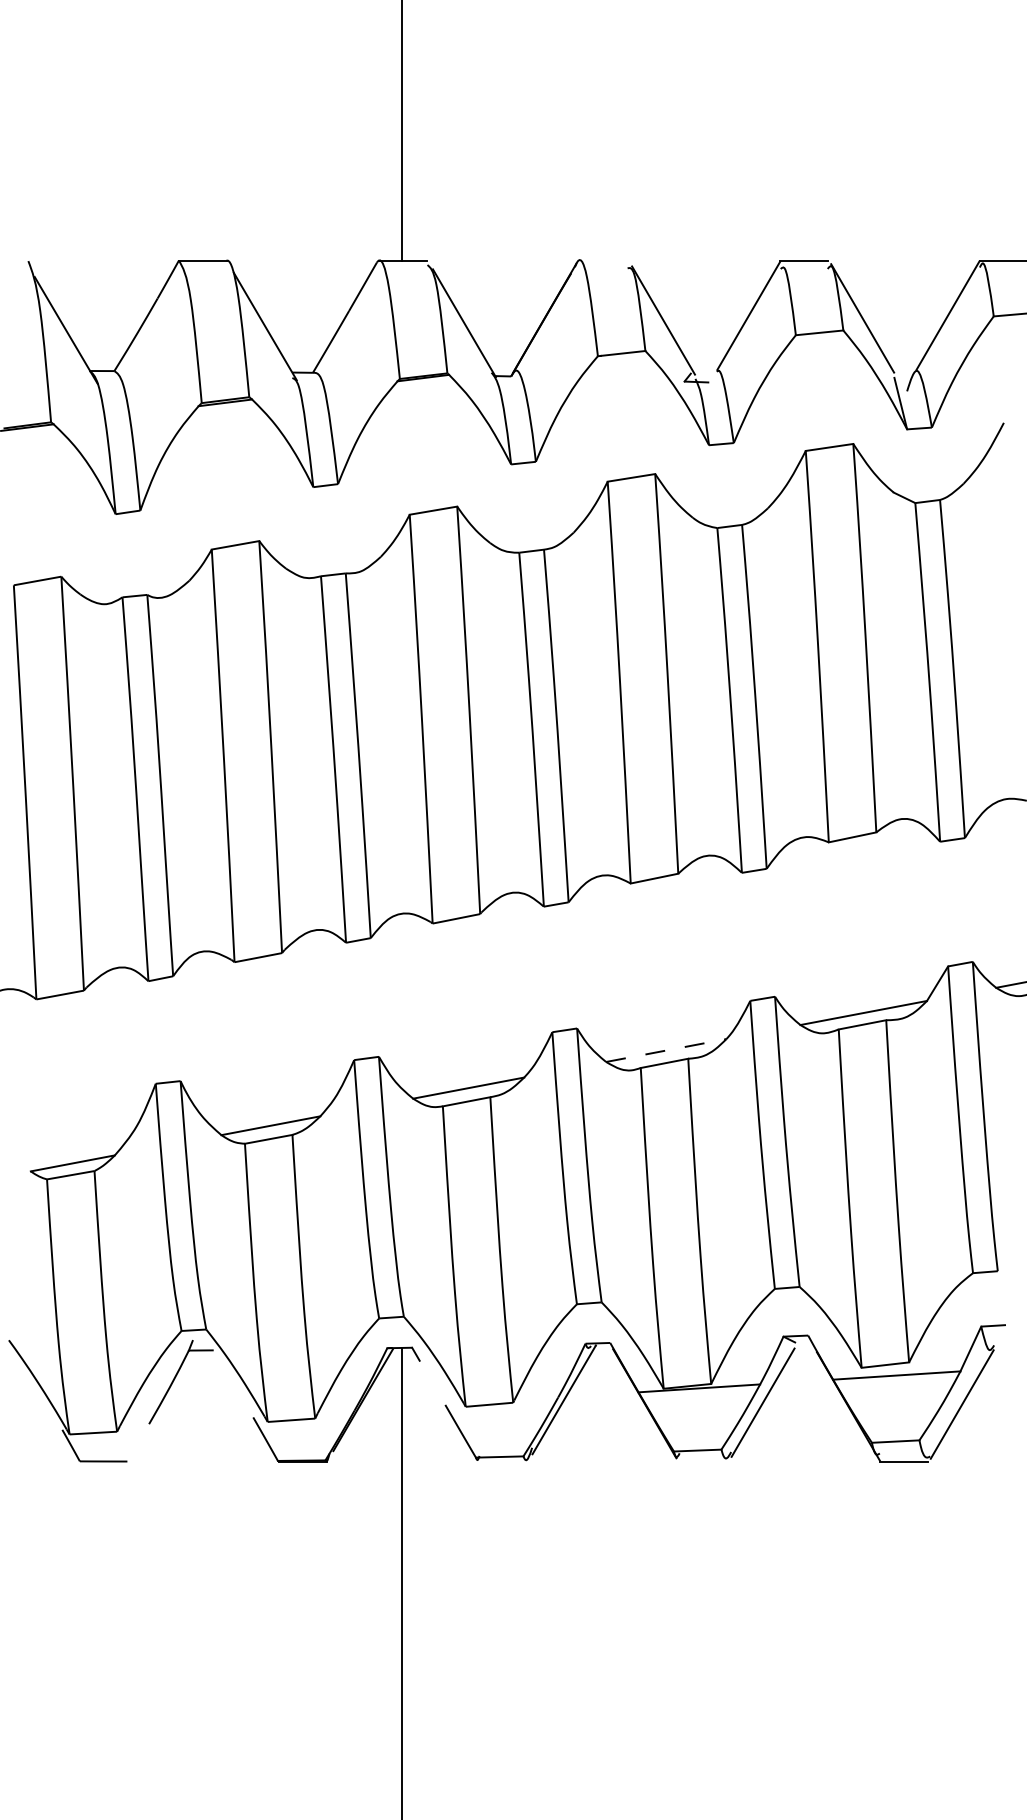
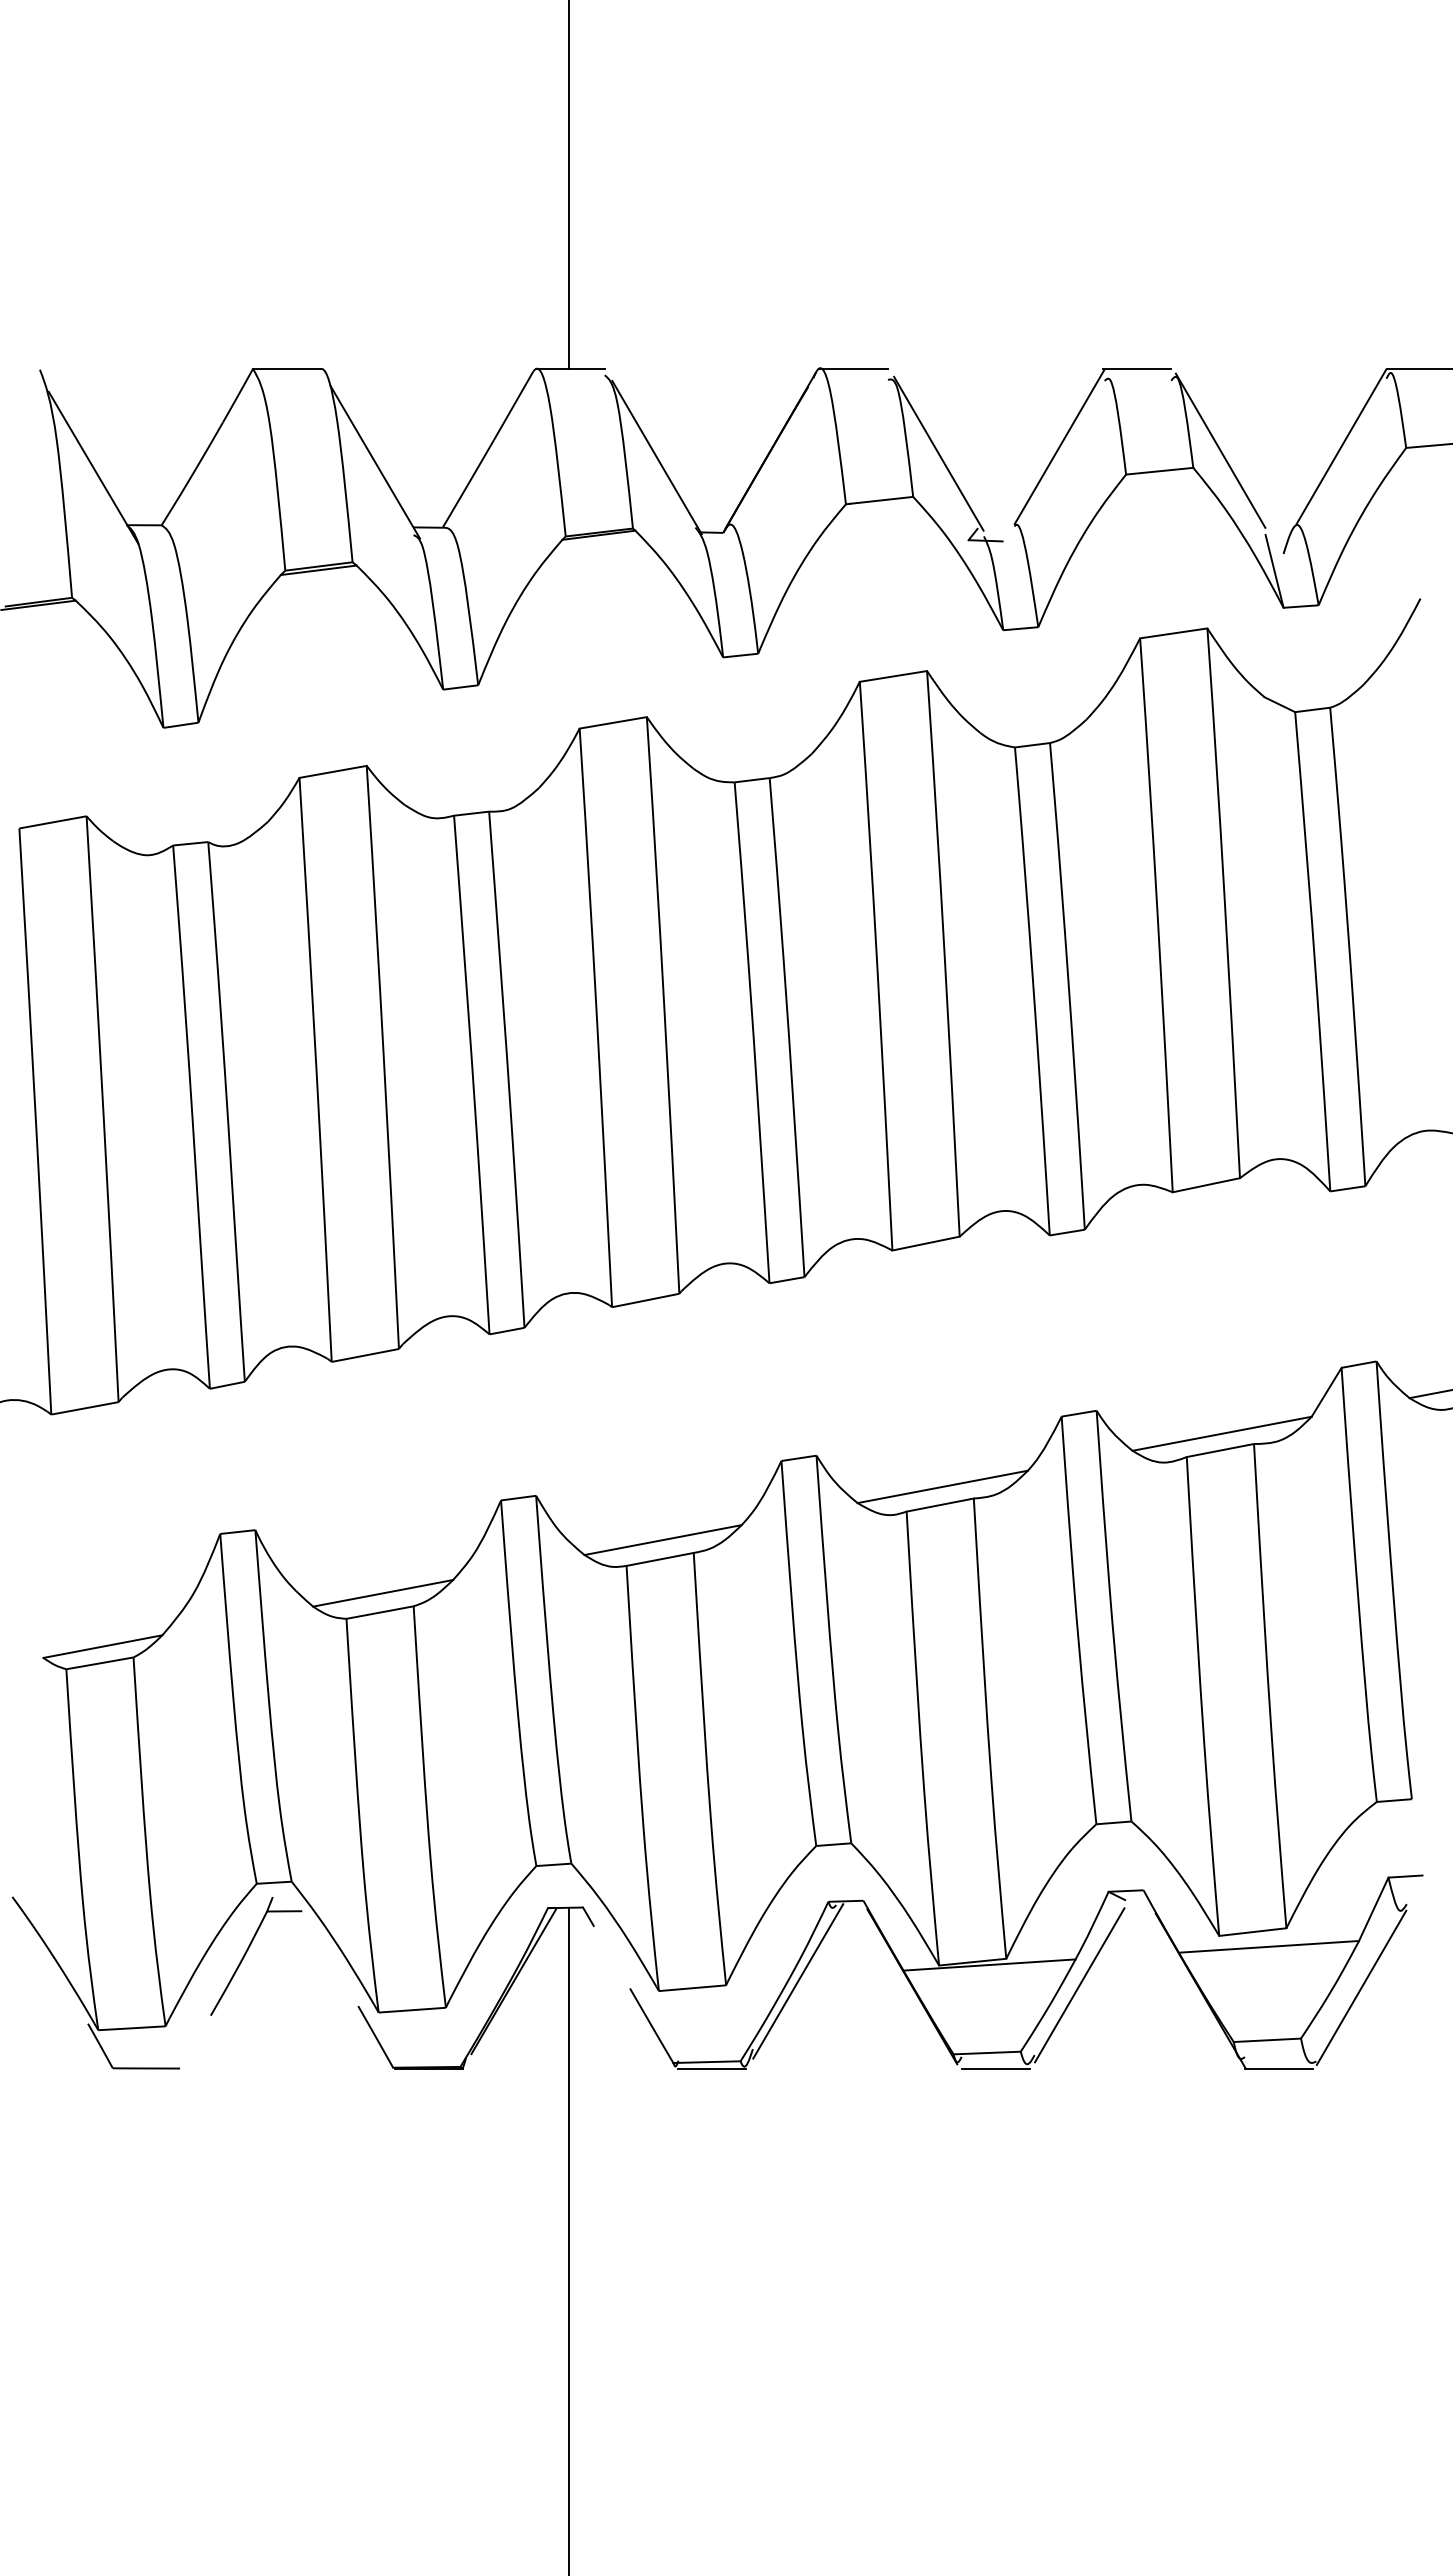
line: (603, 260) -> (854, 368), added
line: (666, 1050) -> (942, 1486), dashed -> solid
line: (503, 1461) -> (712, 2068), added
line: (703, 1461) -> (995, 2068), added

